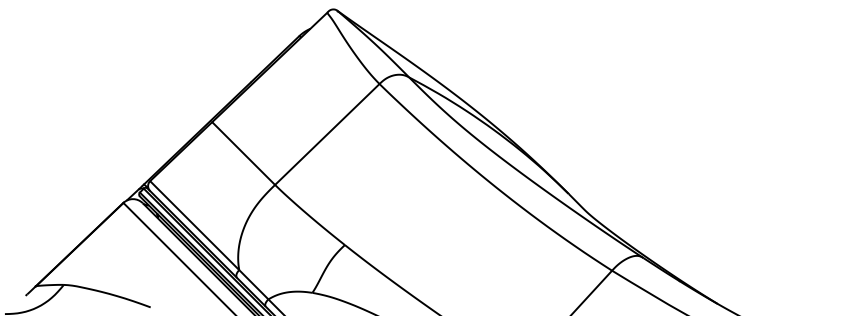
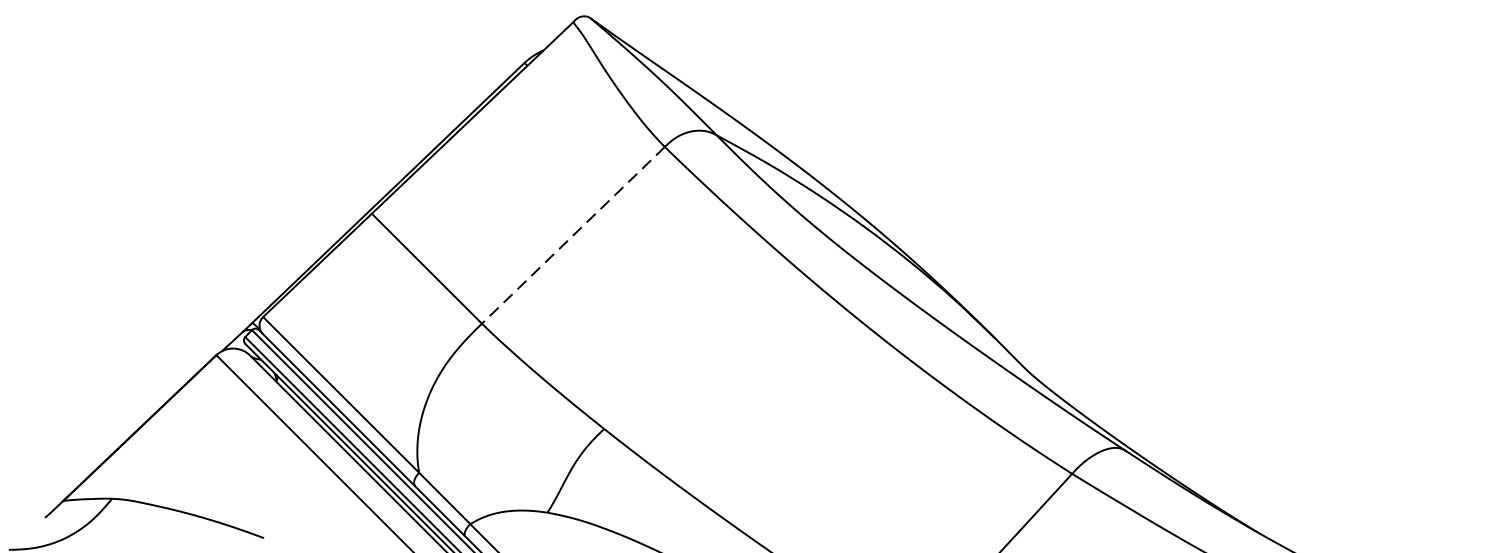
line: (327, 134) -> (573, 235), solid -> dashed

